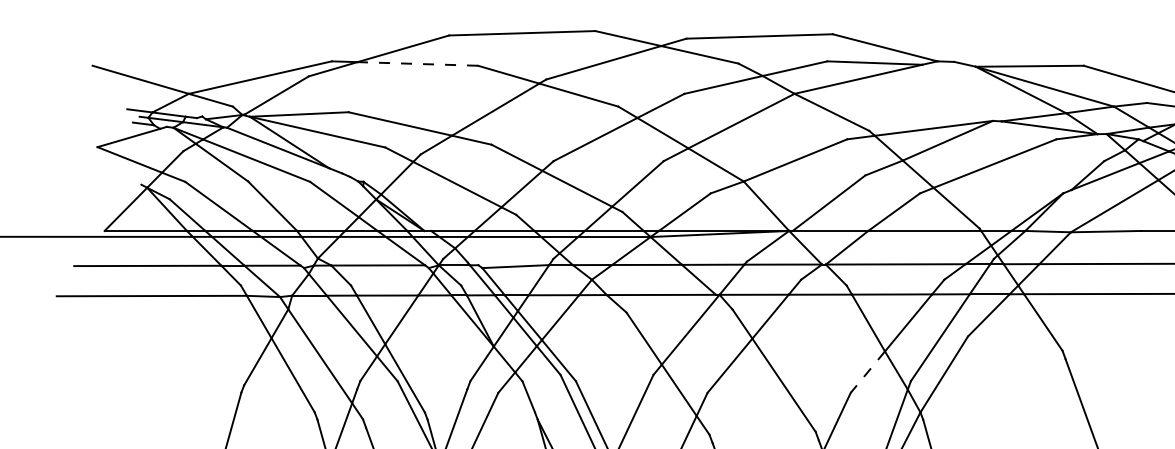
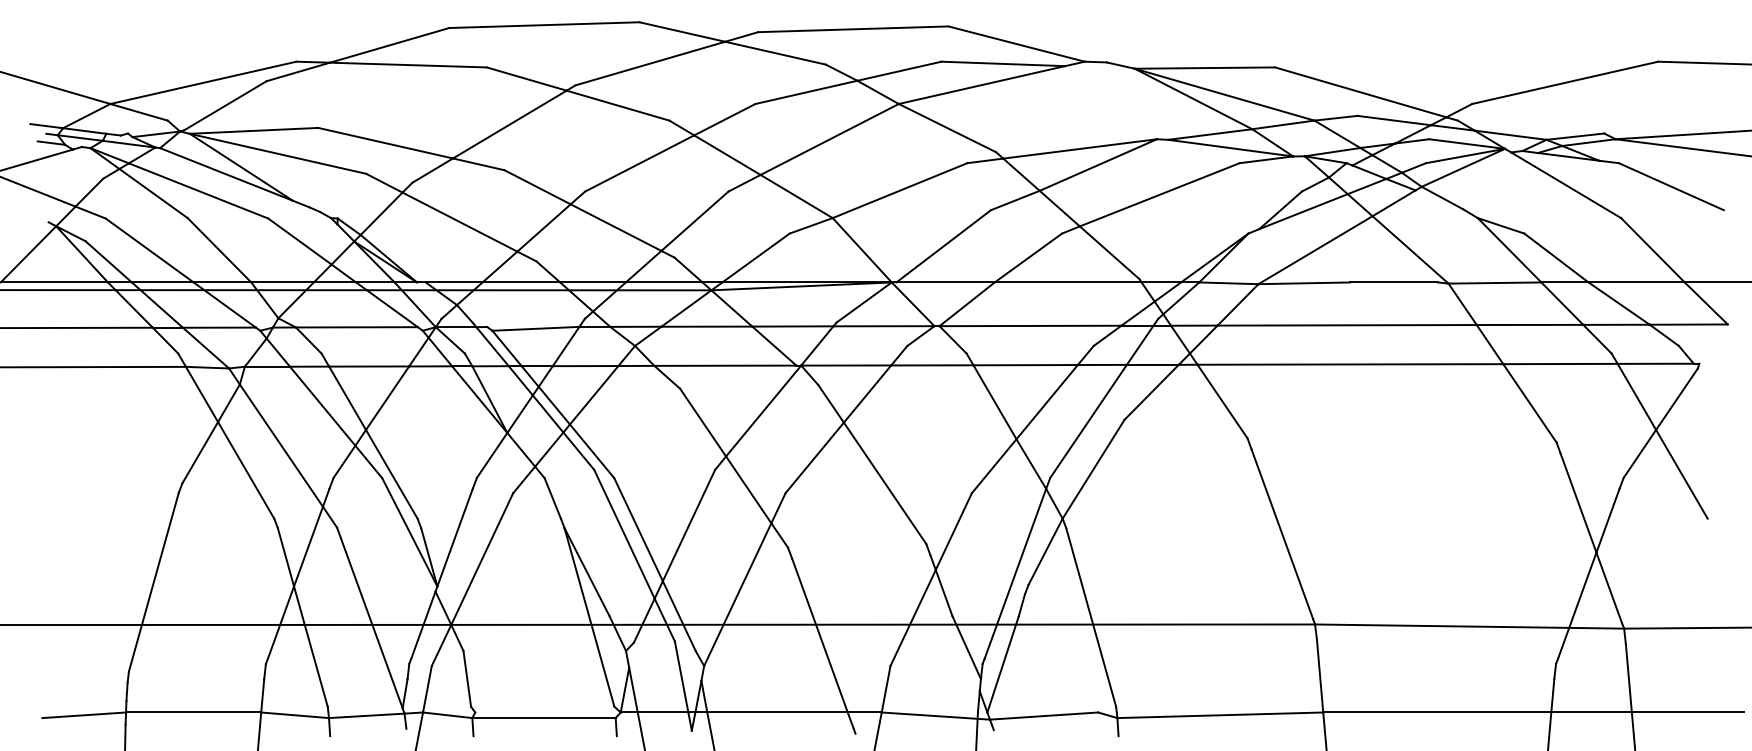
line: (417, 64) -> (407, 65), dashed -> solid
line: (868, 372) -> (994, 466), dashed -> solid

